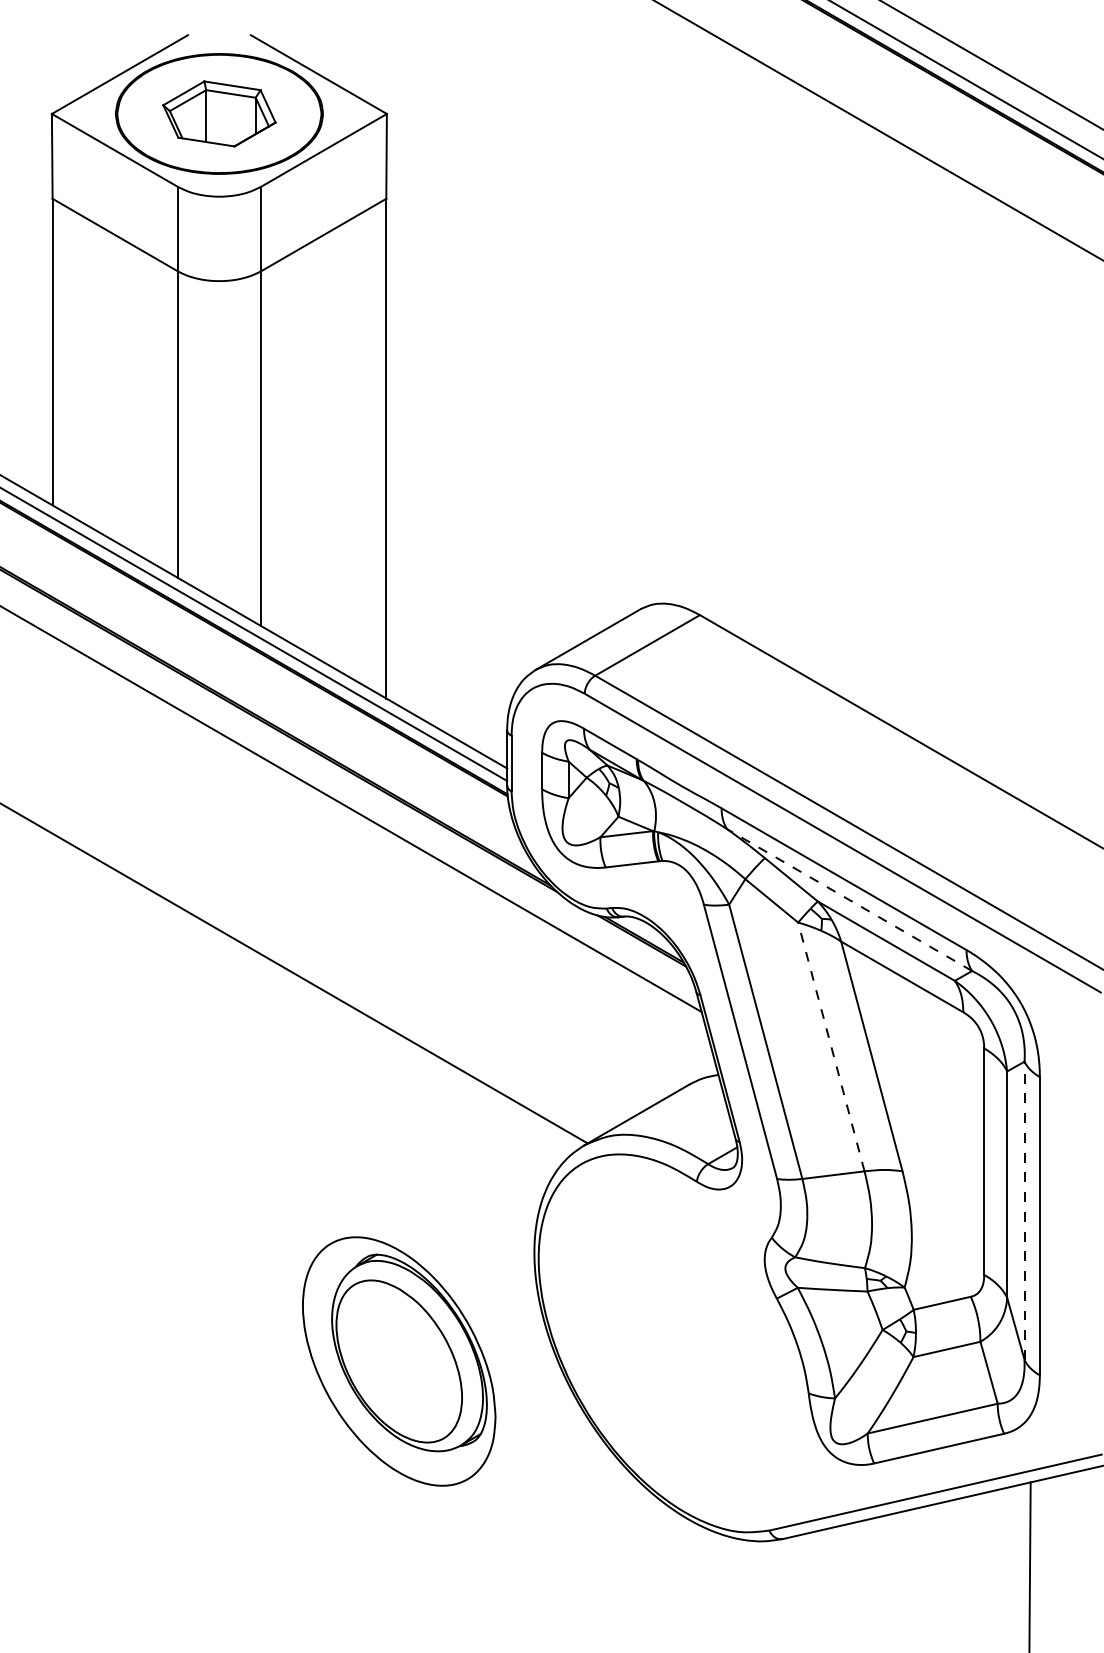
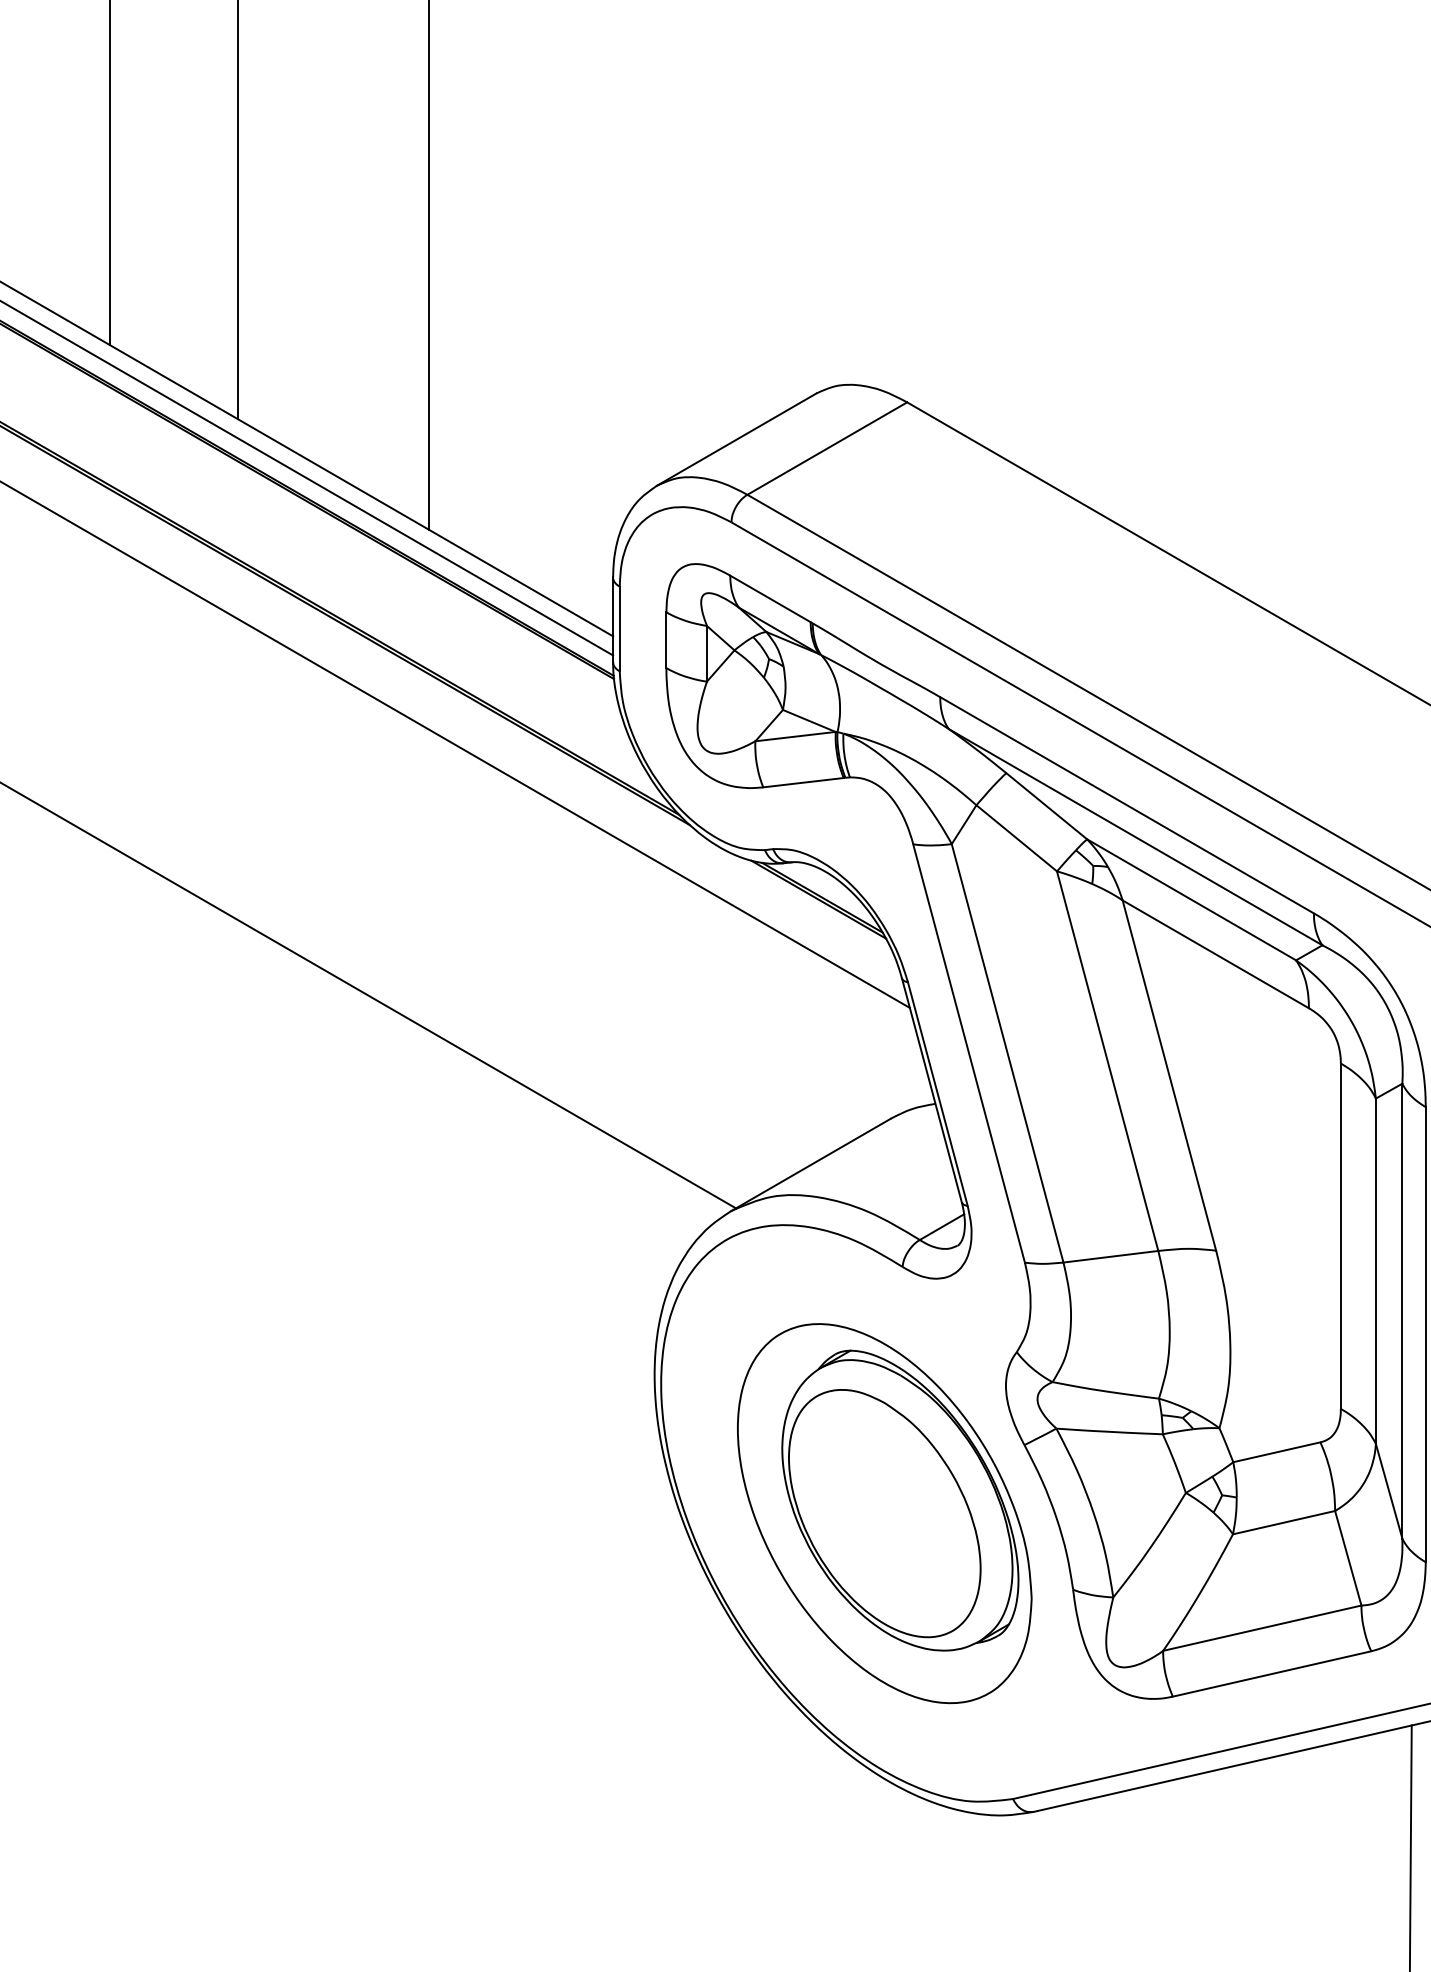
line: (849, 899) -> (1135, 836), dashed -> solid
line: (831, 1046) -> (1107, 1060), dashed -> solid
line: (1024, 1210) -> (1402, 1310), dashed -> solid
part: (399, 1361) -> (885, 1513), moved

